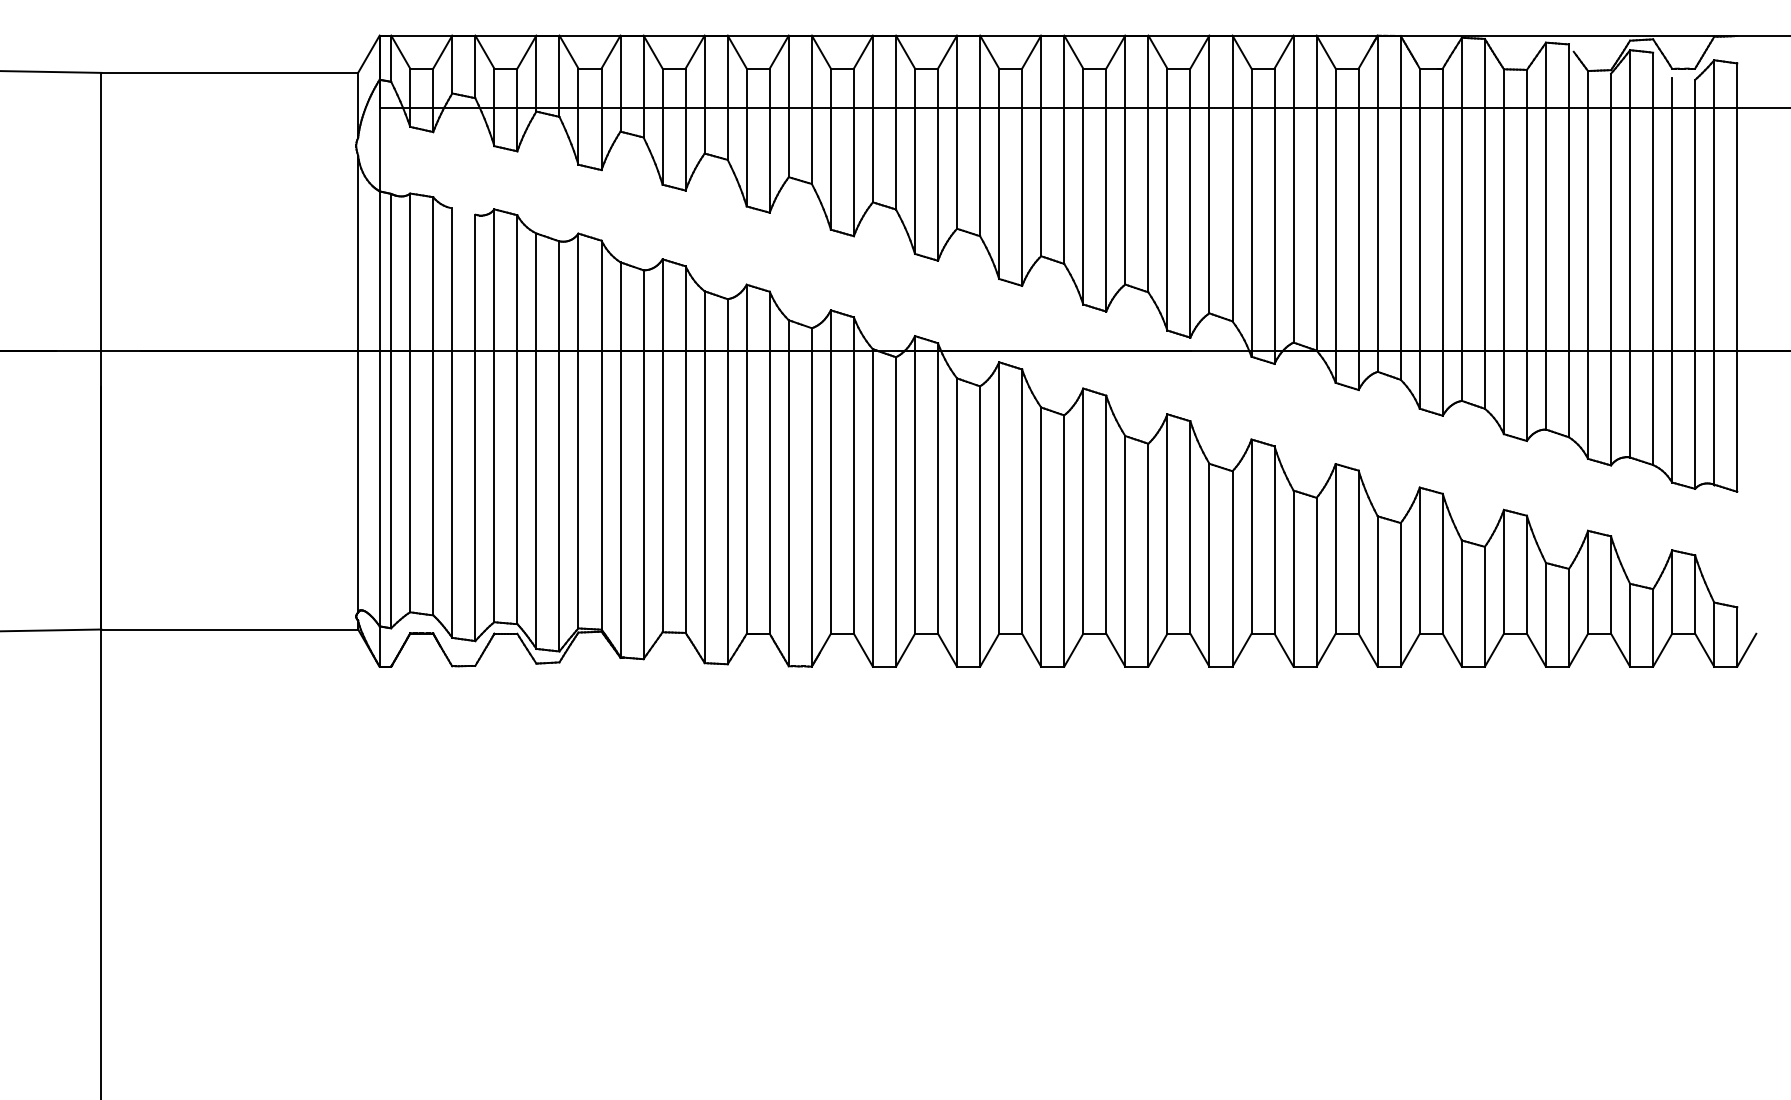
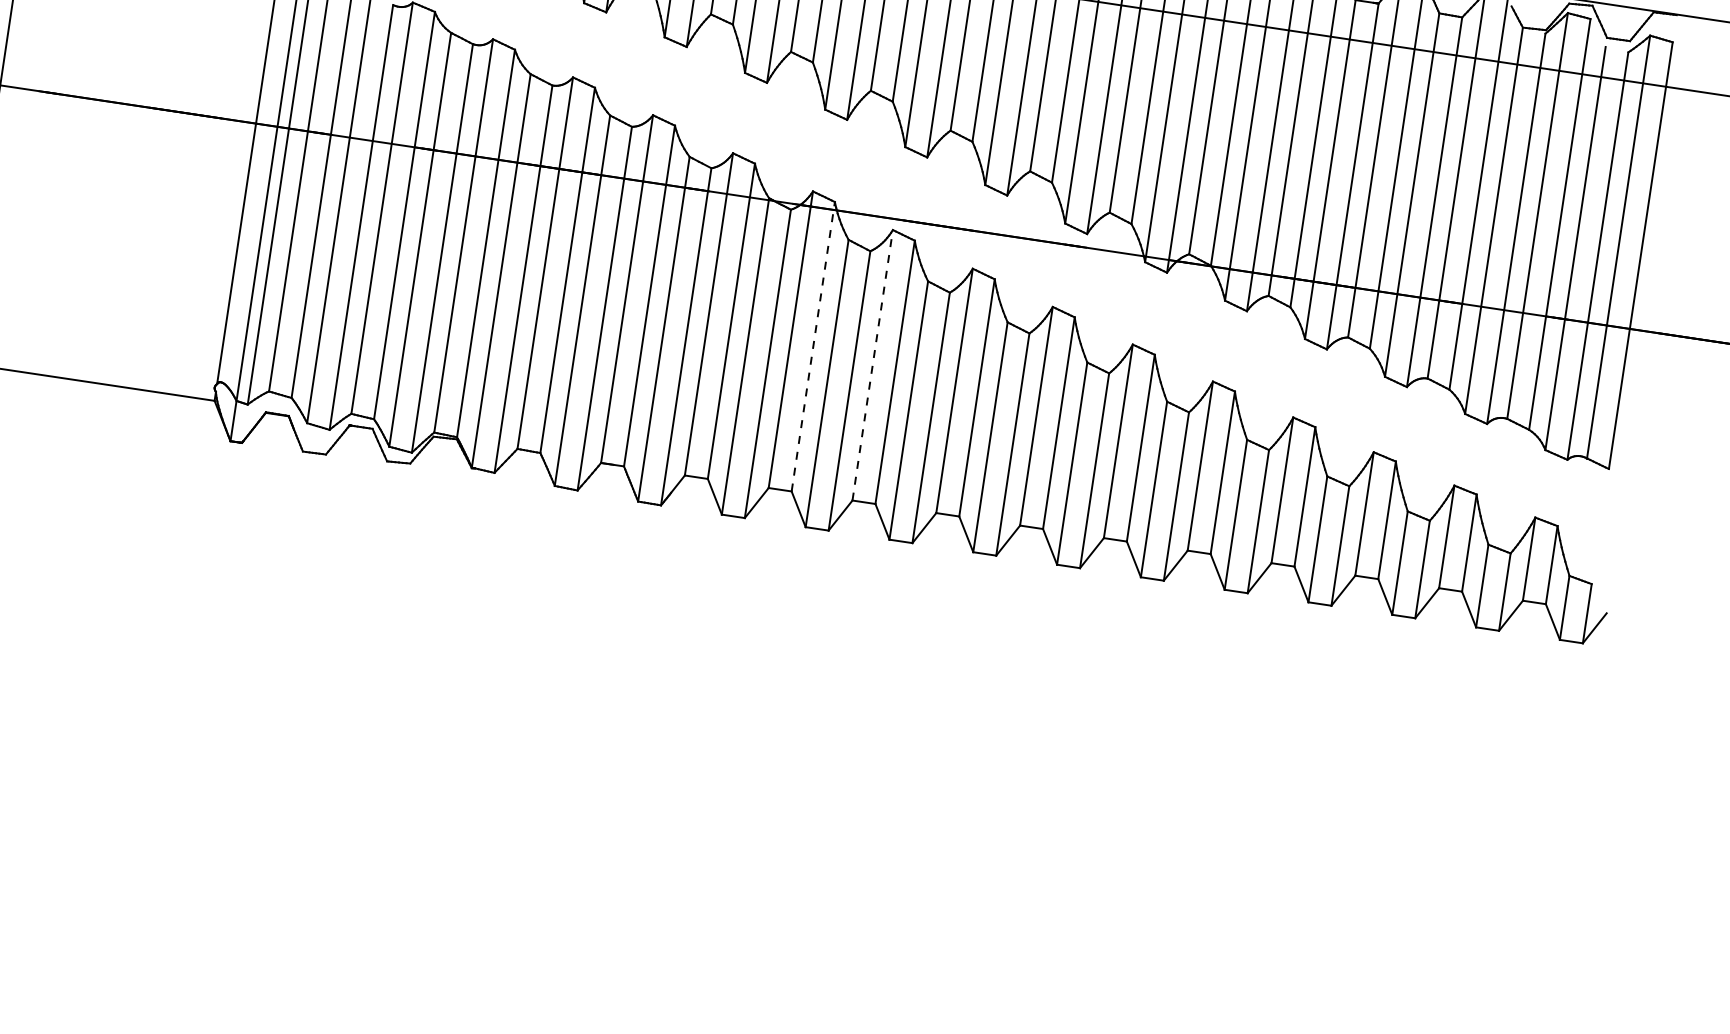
line: (938, 488) -> (813, 346), solid -> dashed
line: (999, 498) -> (873, 365), solid -> dashed

